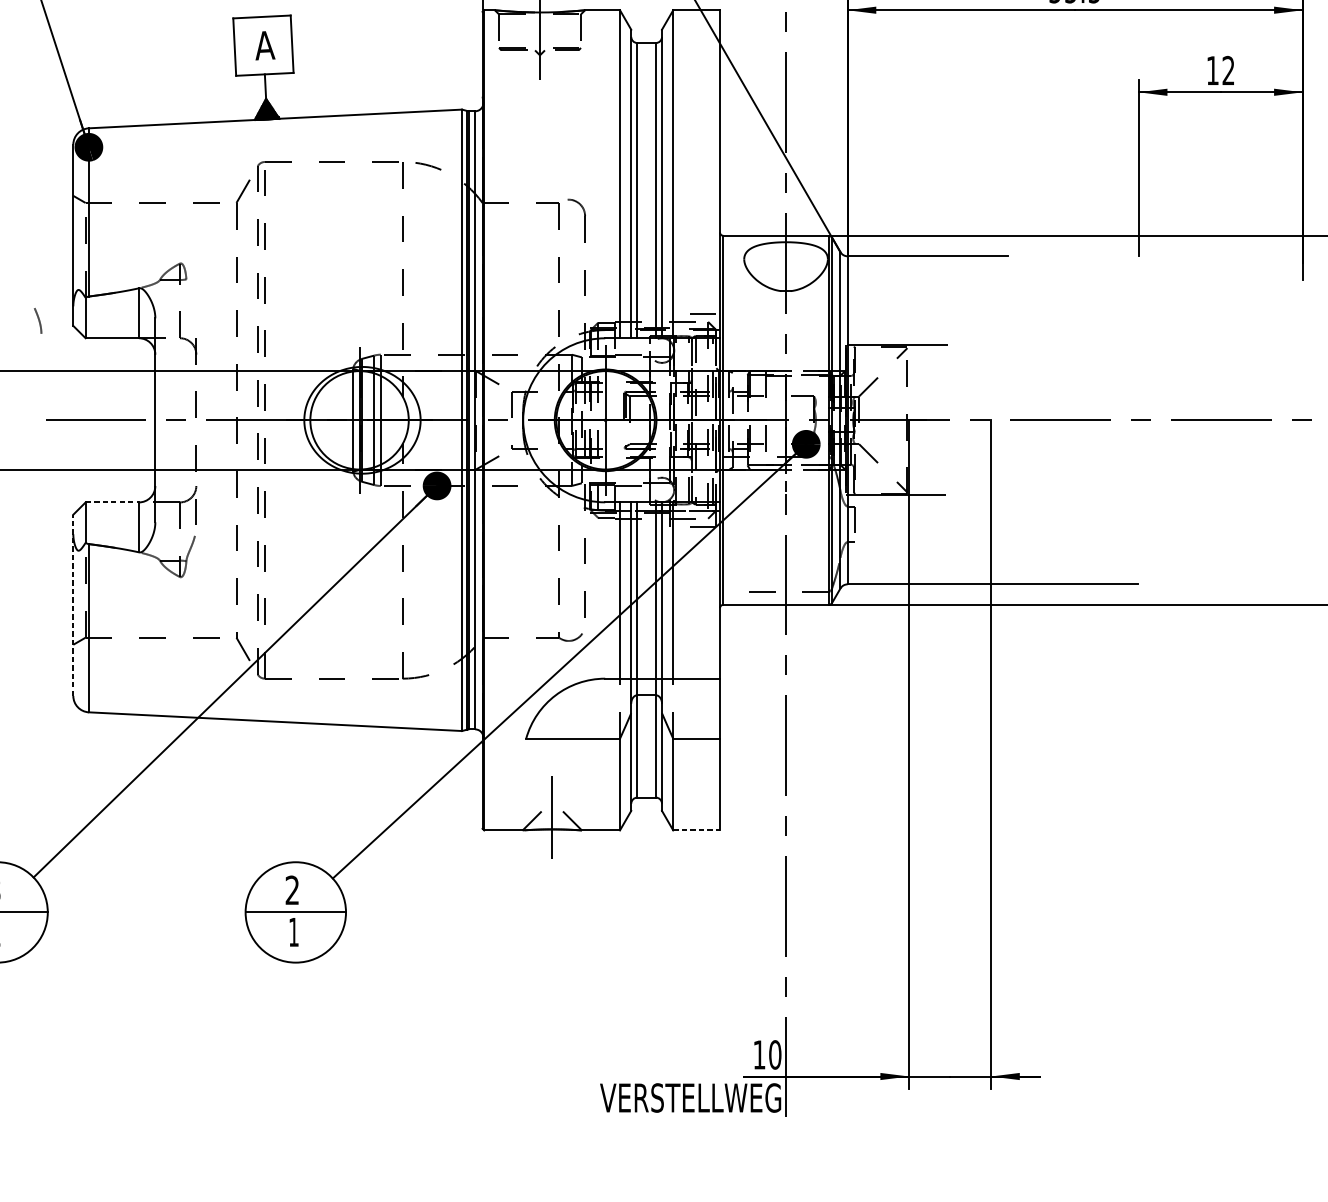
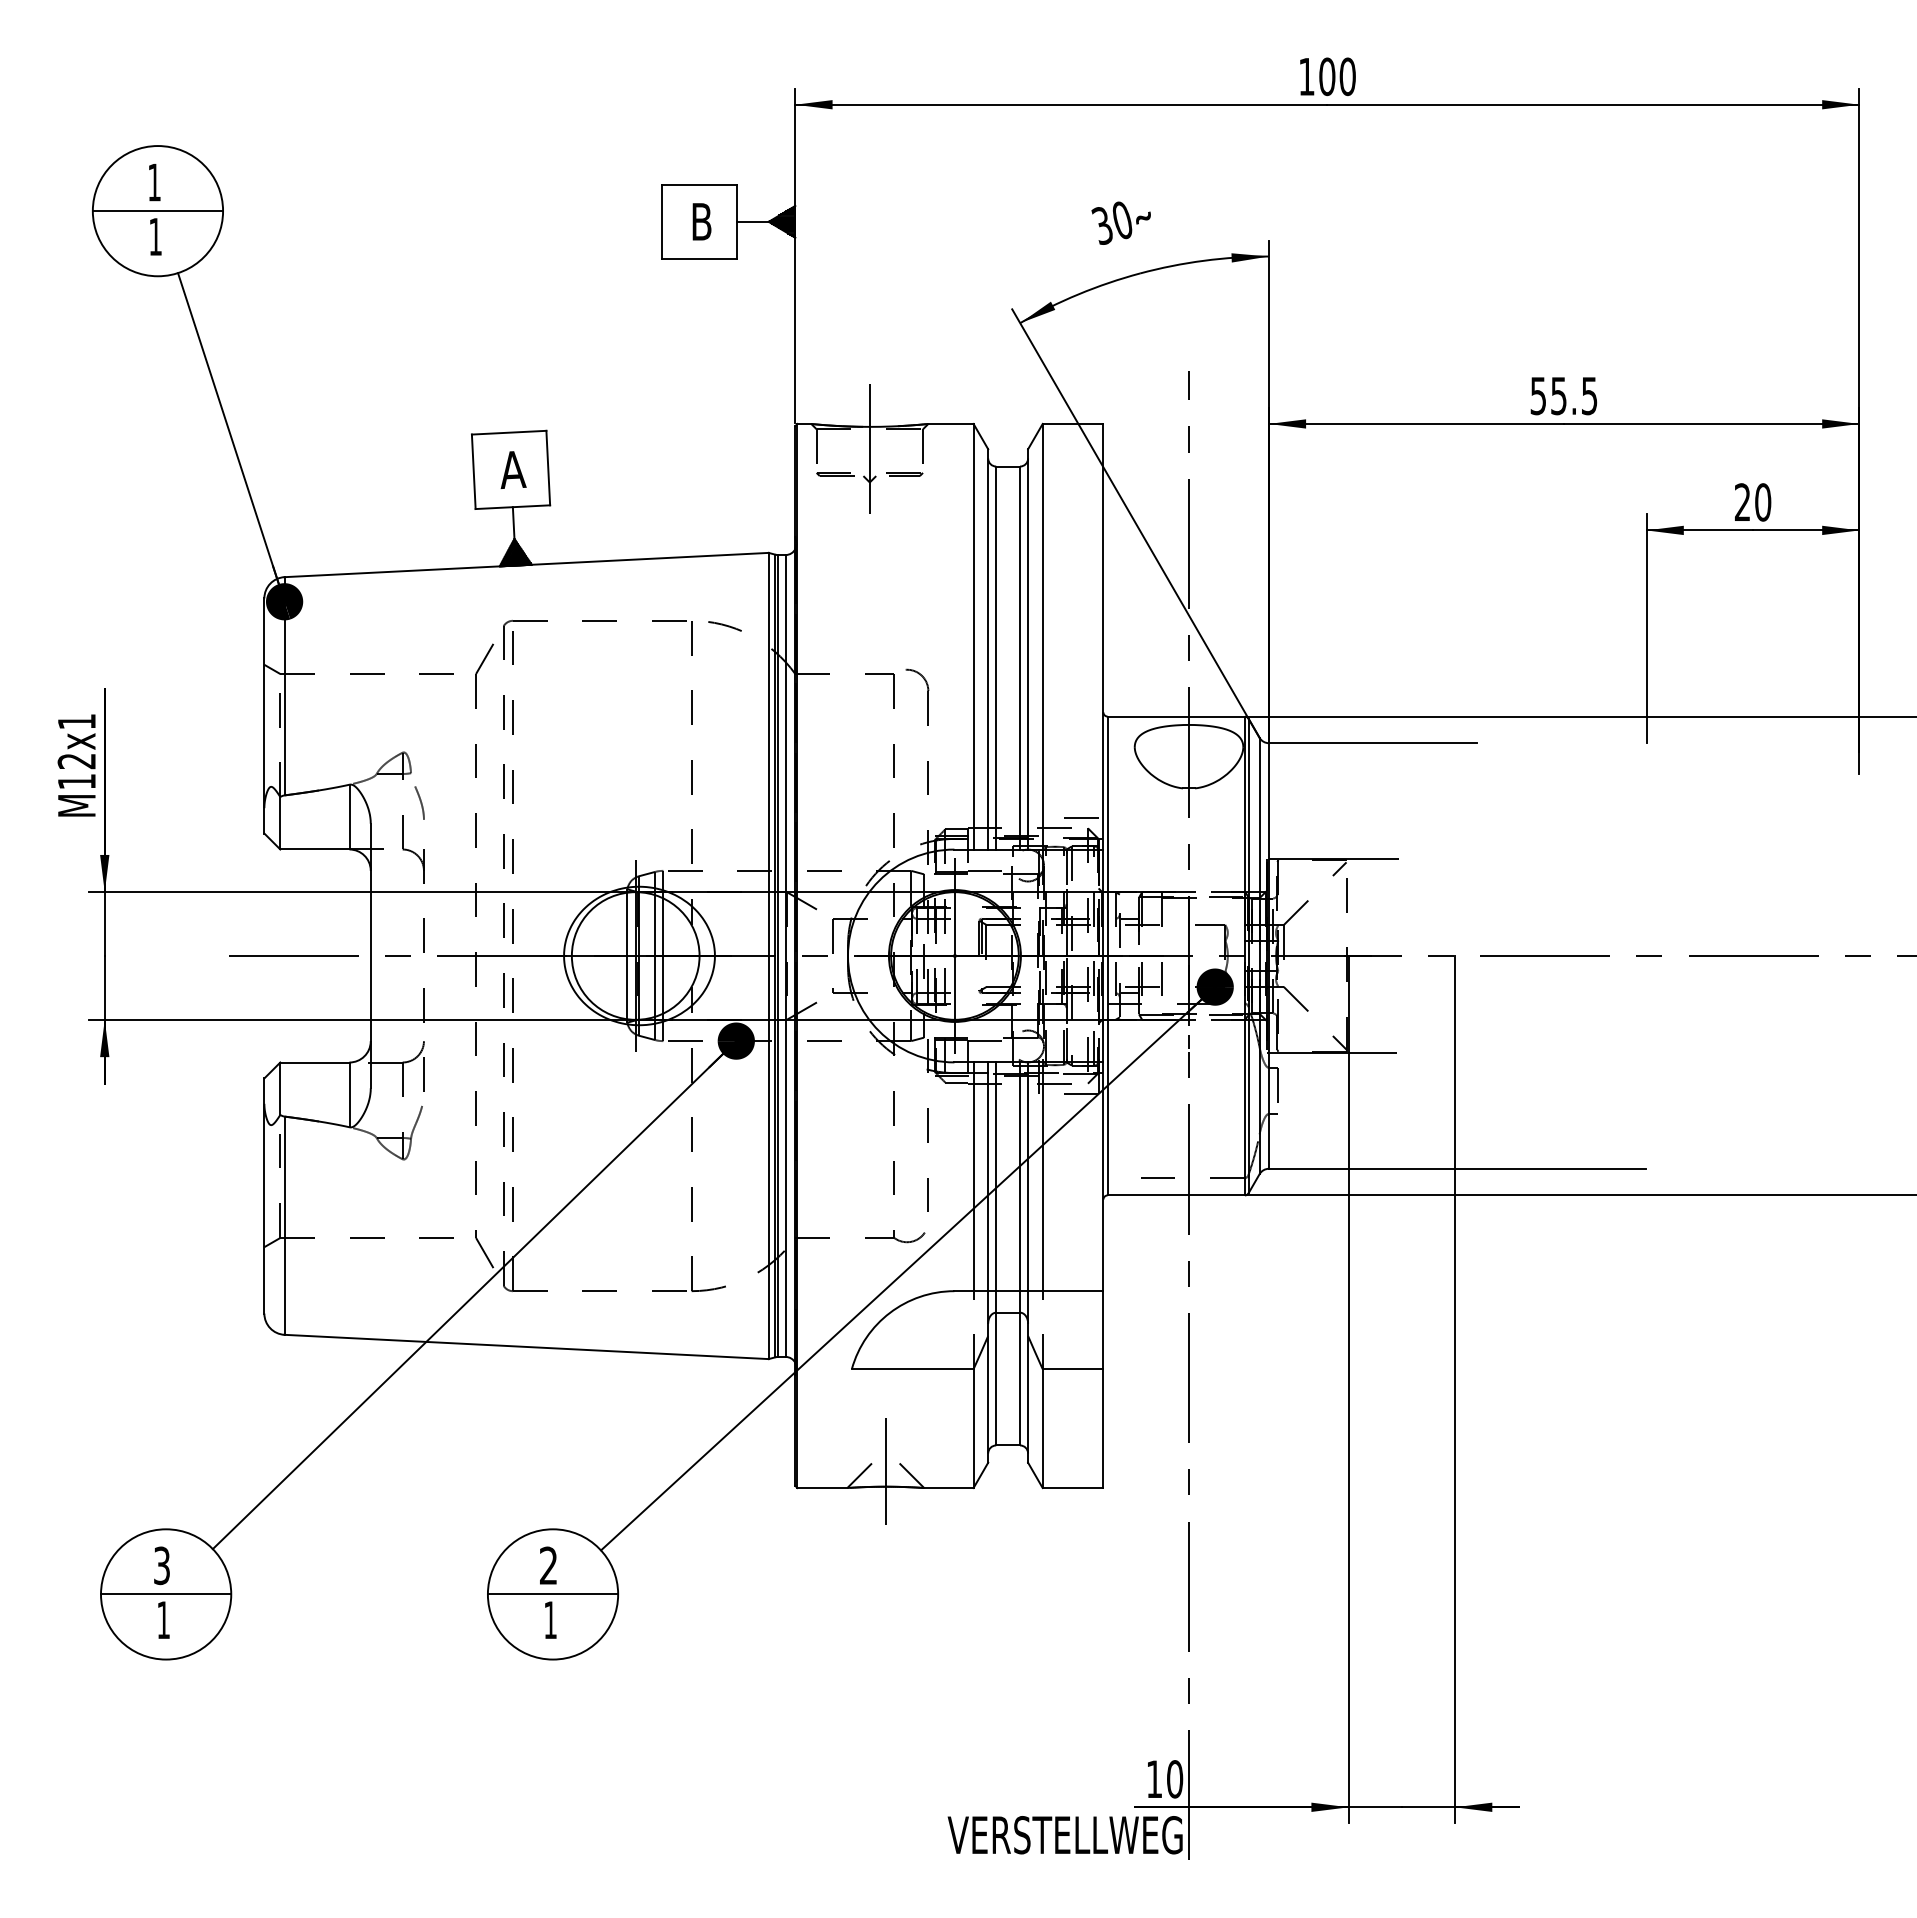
text: (1220, 70) -> (1752, 502), 12 -> 20
curve: (38, 320) -> (420, 802), moved
line: (111, 502) -> (314, 1062), dashed -> solid
line: (73, 605) -> (264, 1196), dashed -> solid
line: (697, 830) -> (1073, 1488), dashed -> solid

